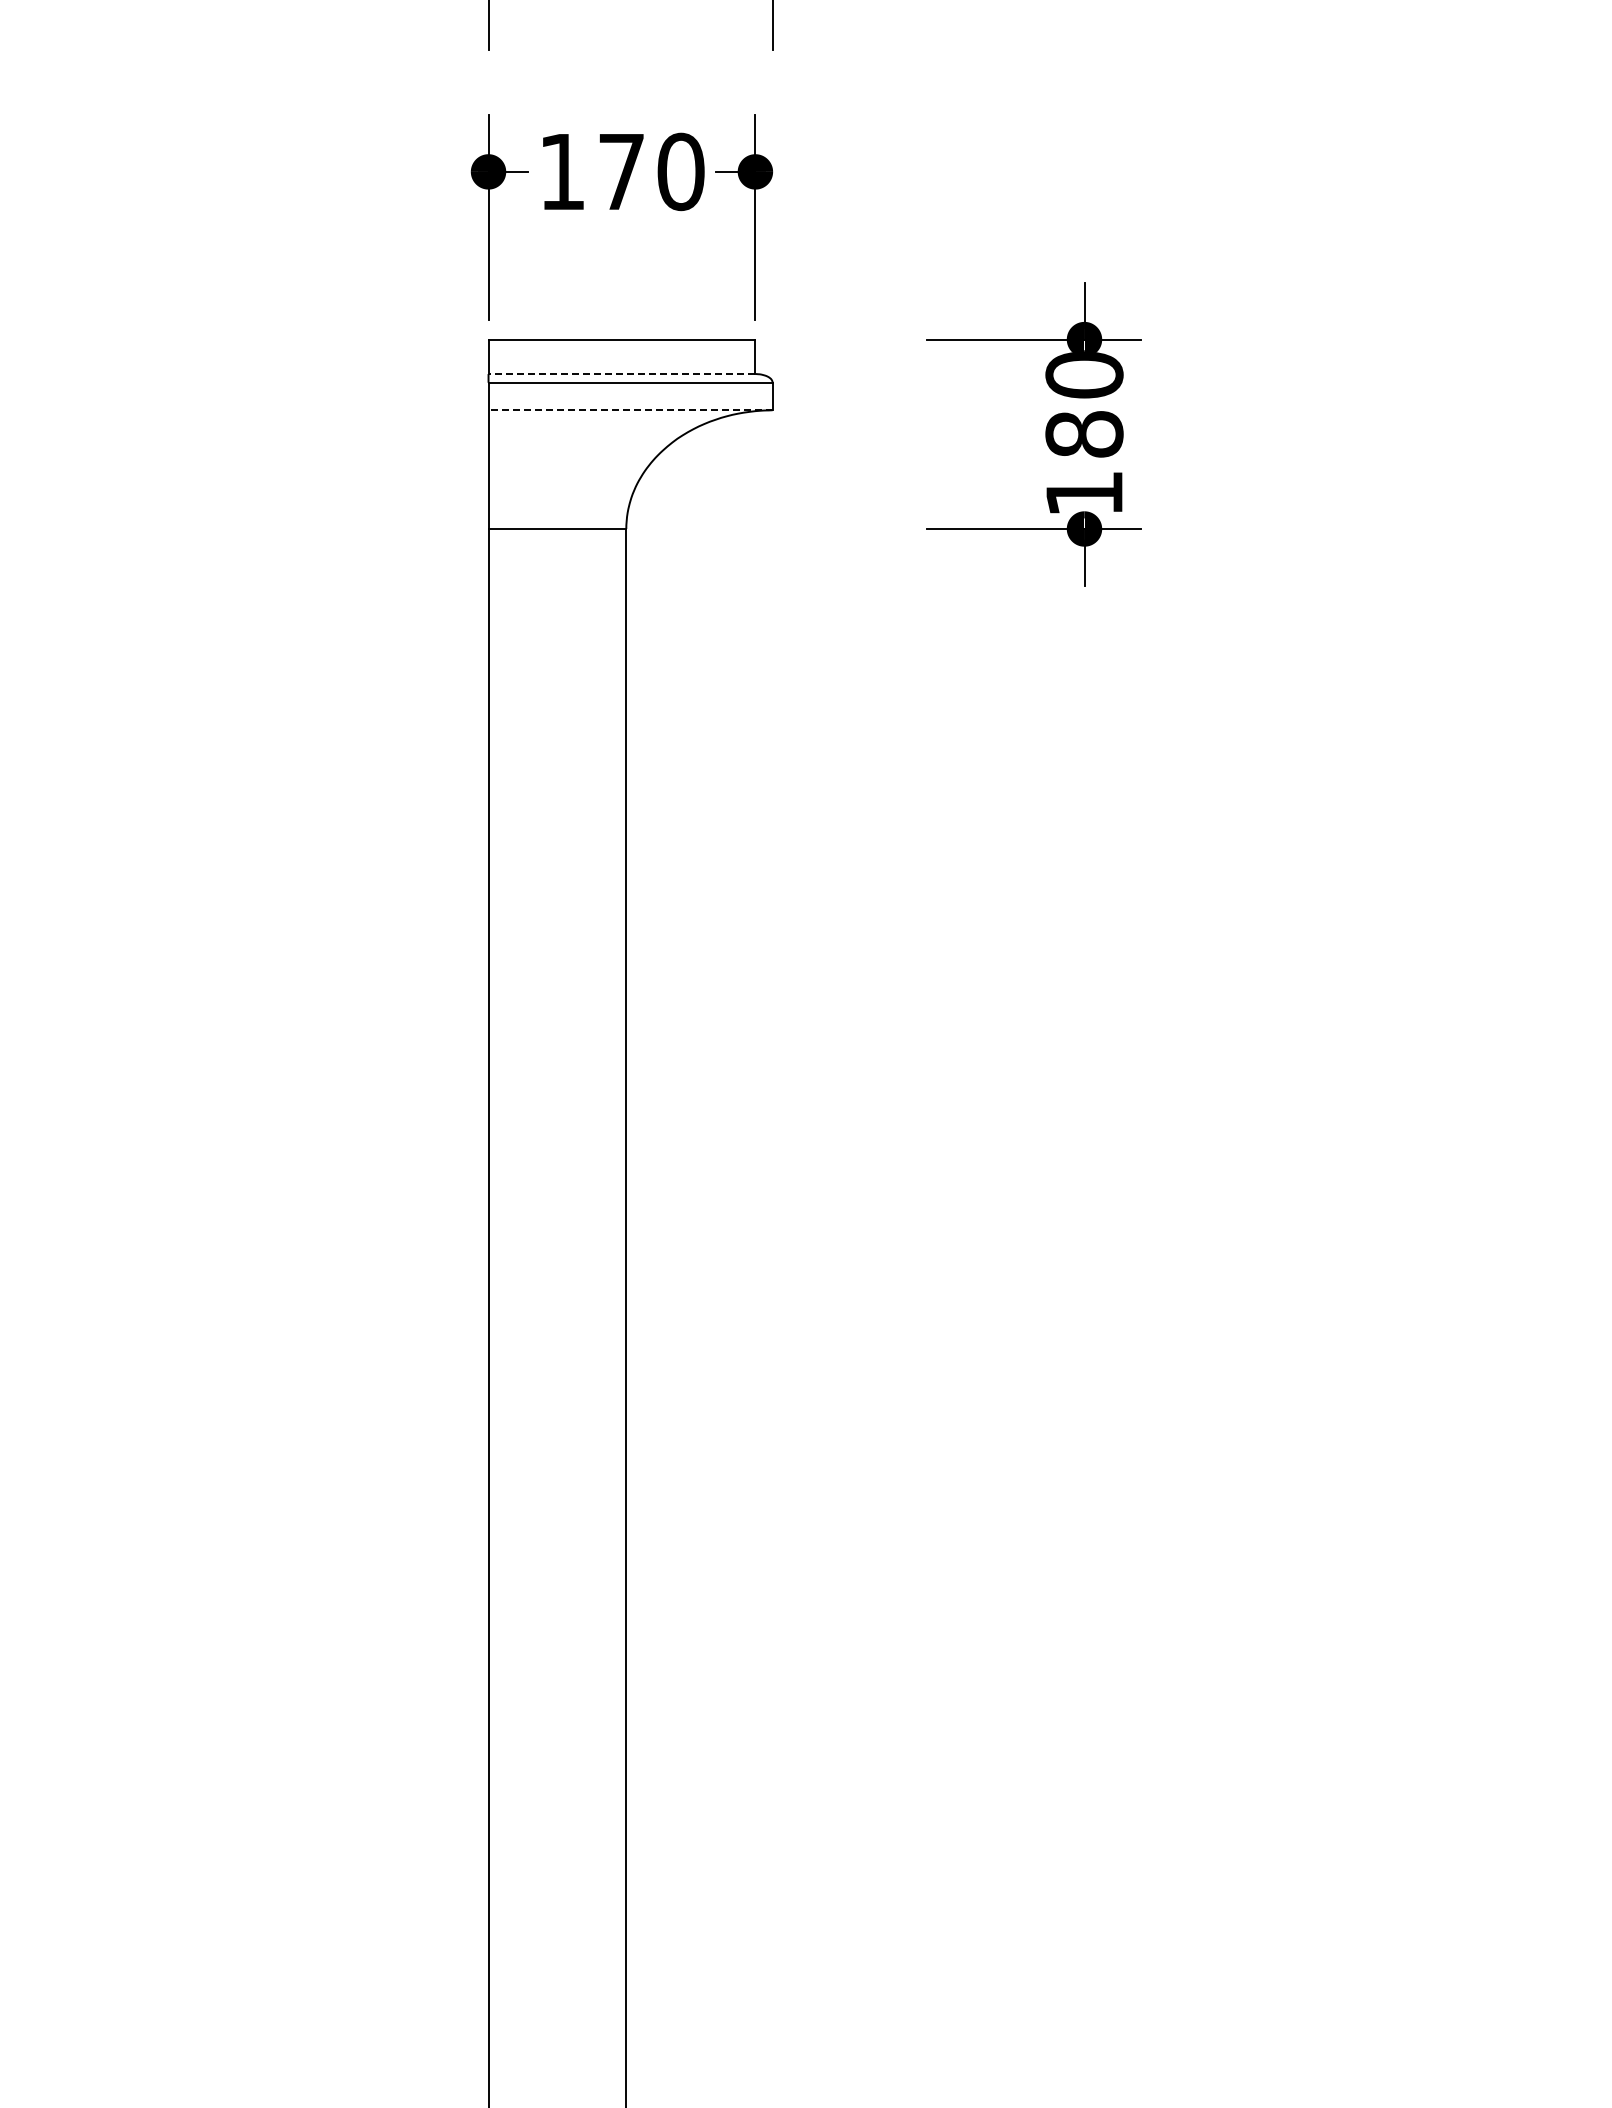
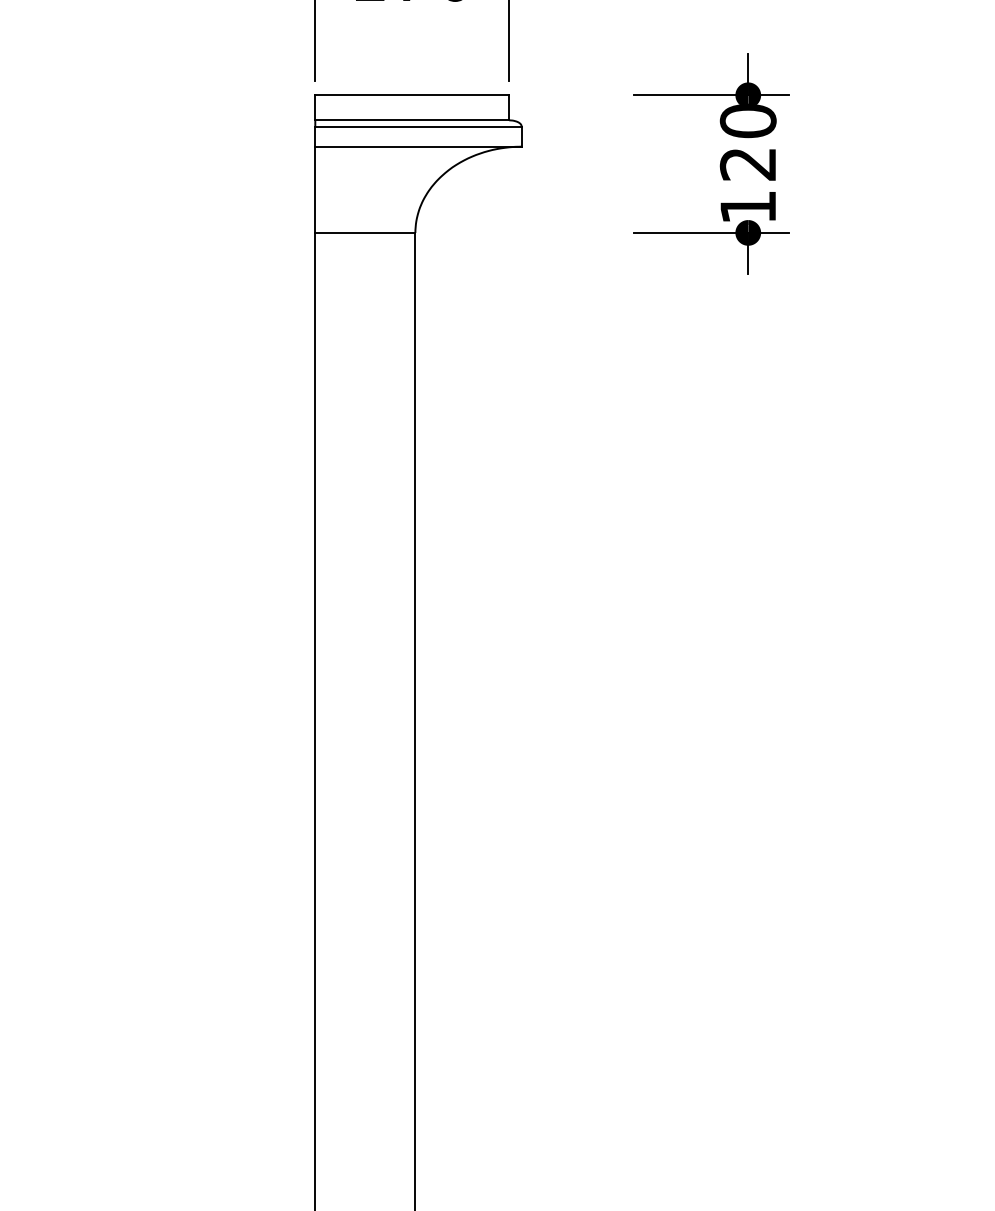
line: (621, 374) -> (411, 120), dashed -> solid
line: (630, 410) -> (418, 146), dashed -> solid
text: (1084, 434) -> (748, 164), 180 -> 120

